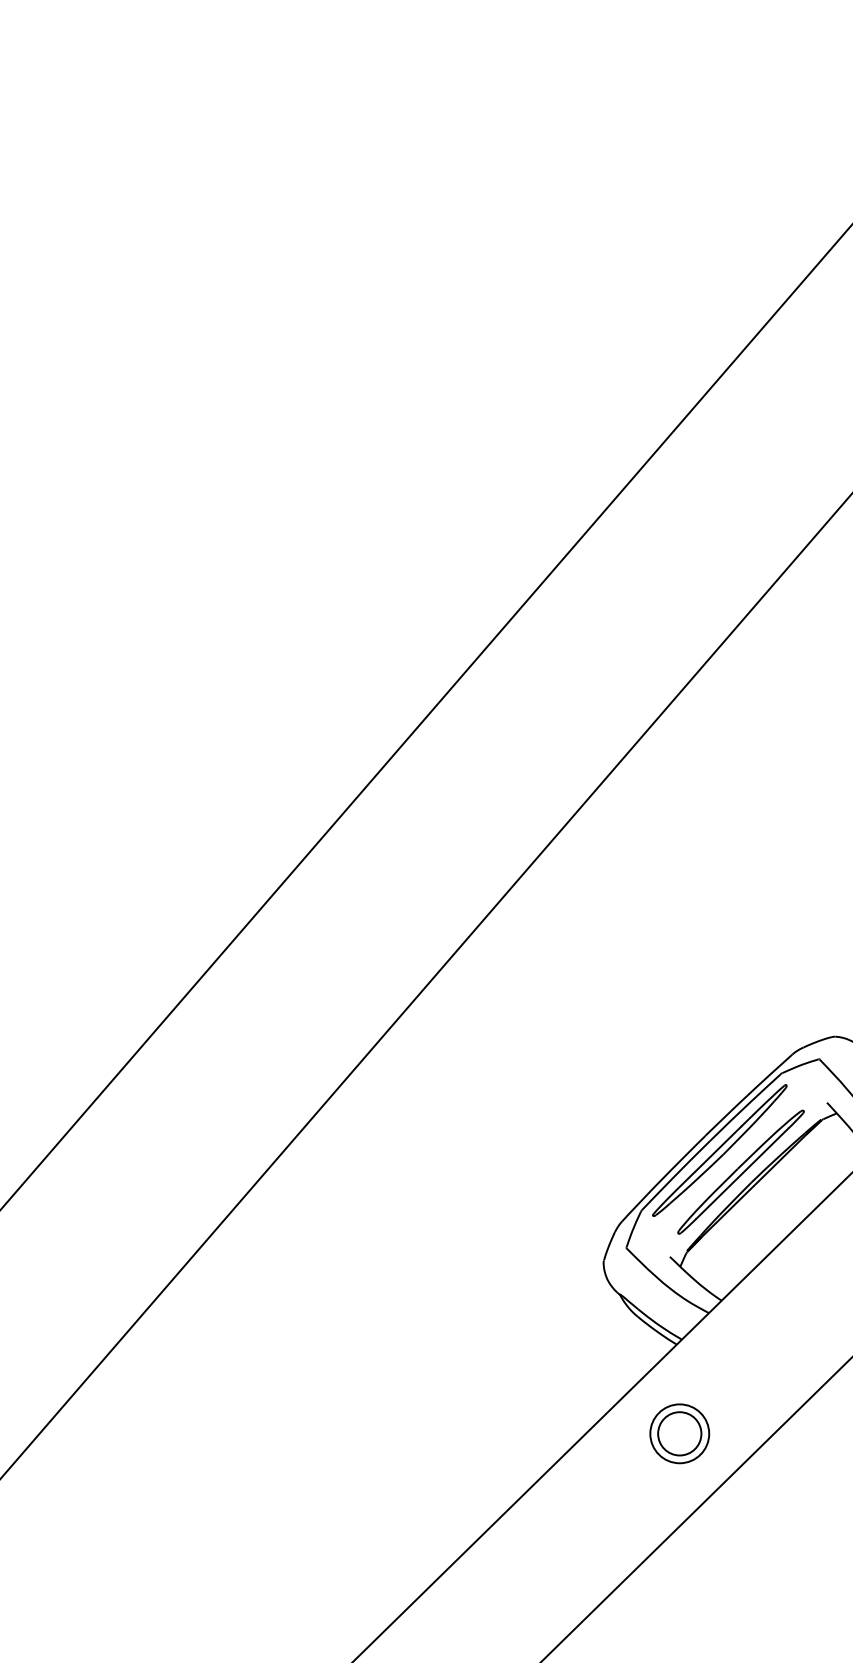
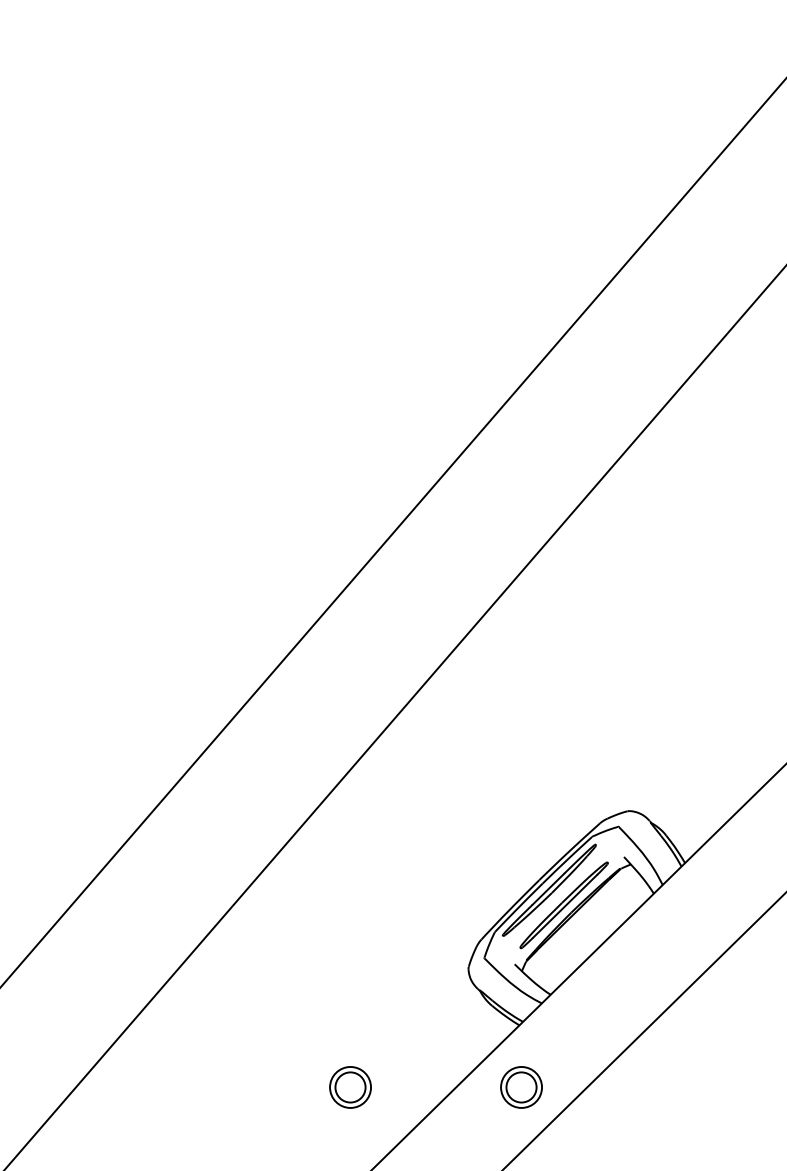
part: (434, 1433) -> (350, 1087), added

